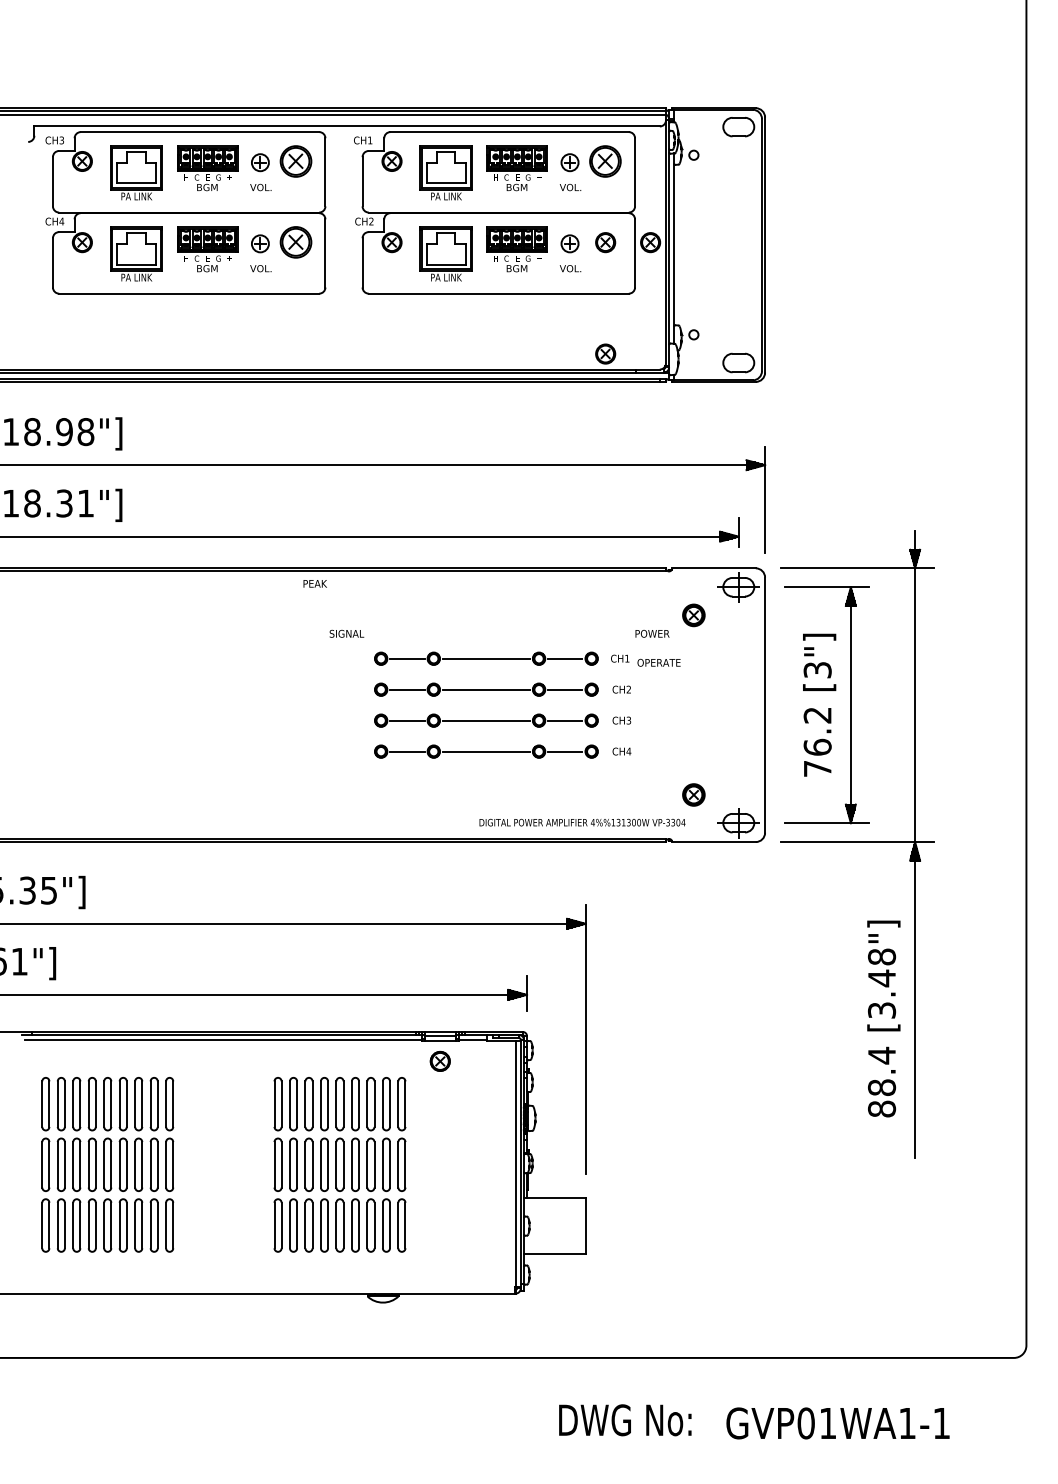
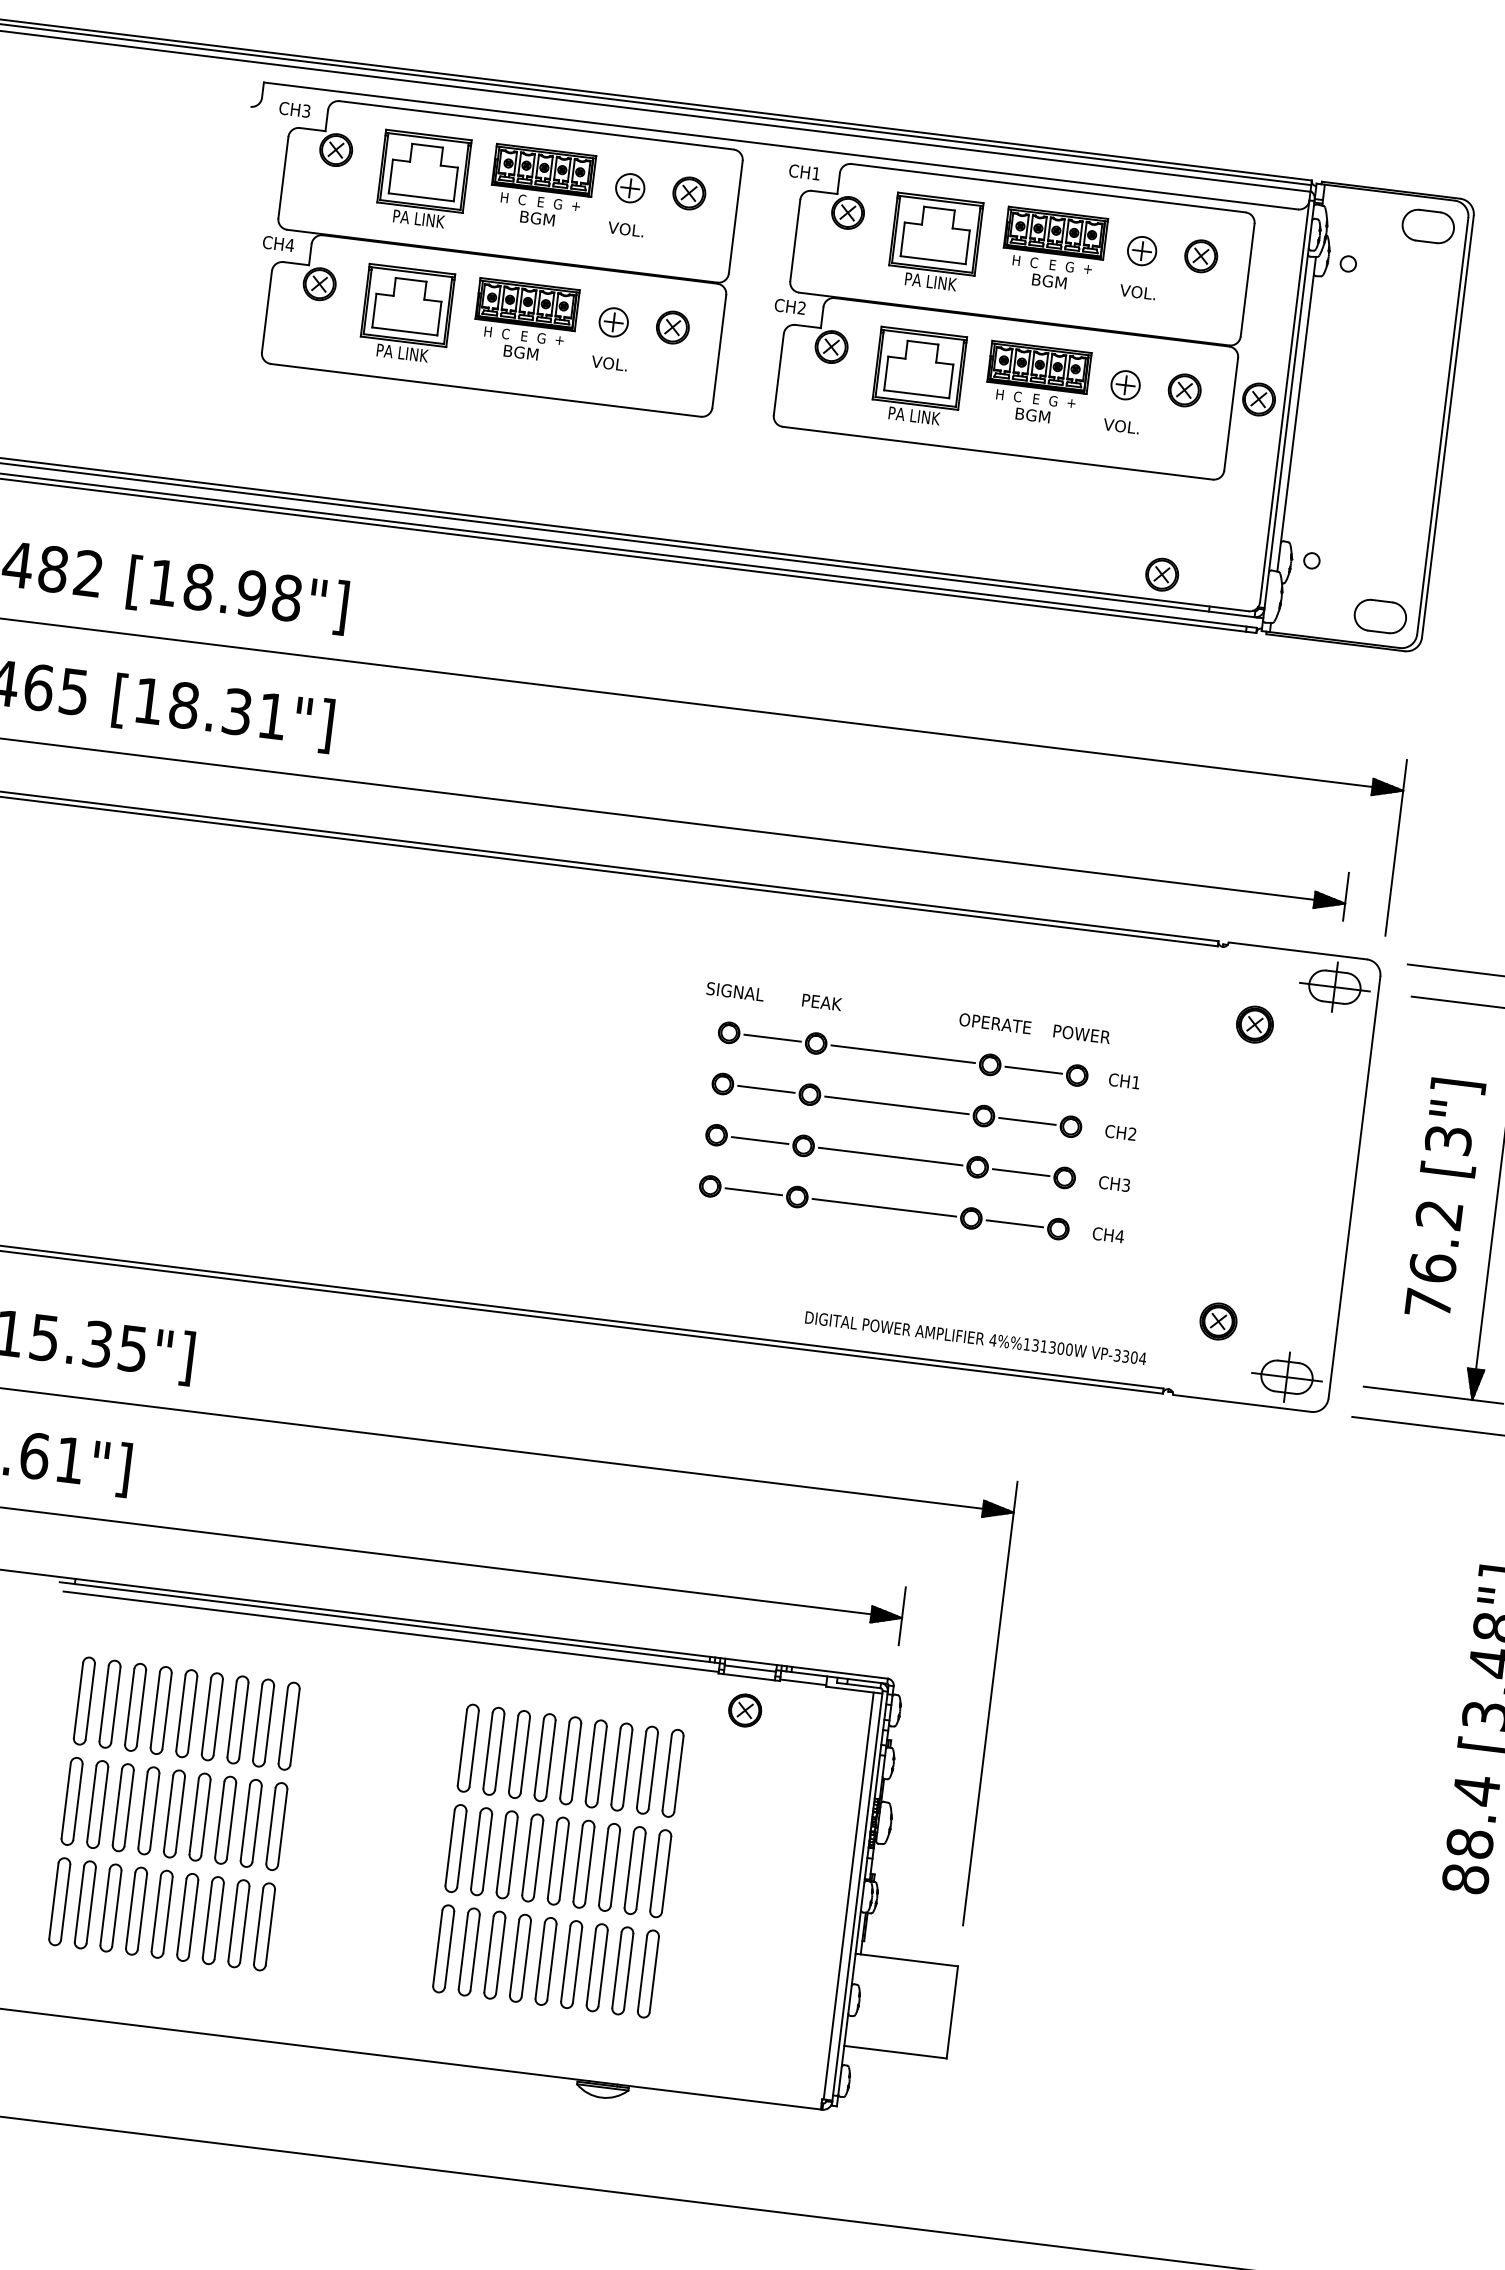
part: (295, 161) -> (688, 193), size x0.62
part: (605, 161) -> (1200, 256), size x0.62
part: (295, 242) -> (672, 327), size x0.62
text: (314, 583) -> (820, 1001), moved
text: (346, 633) -> (734, 991), moved
text: (652, 633) -> (1082, 1033), moved
text: (658, 662) -> (994, 1023), moved
text: (582, 822) -> (975, 1337), moved

